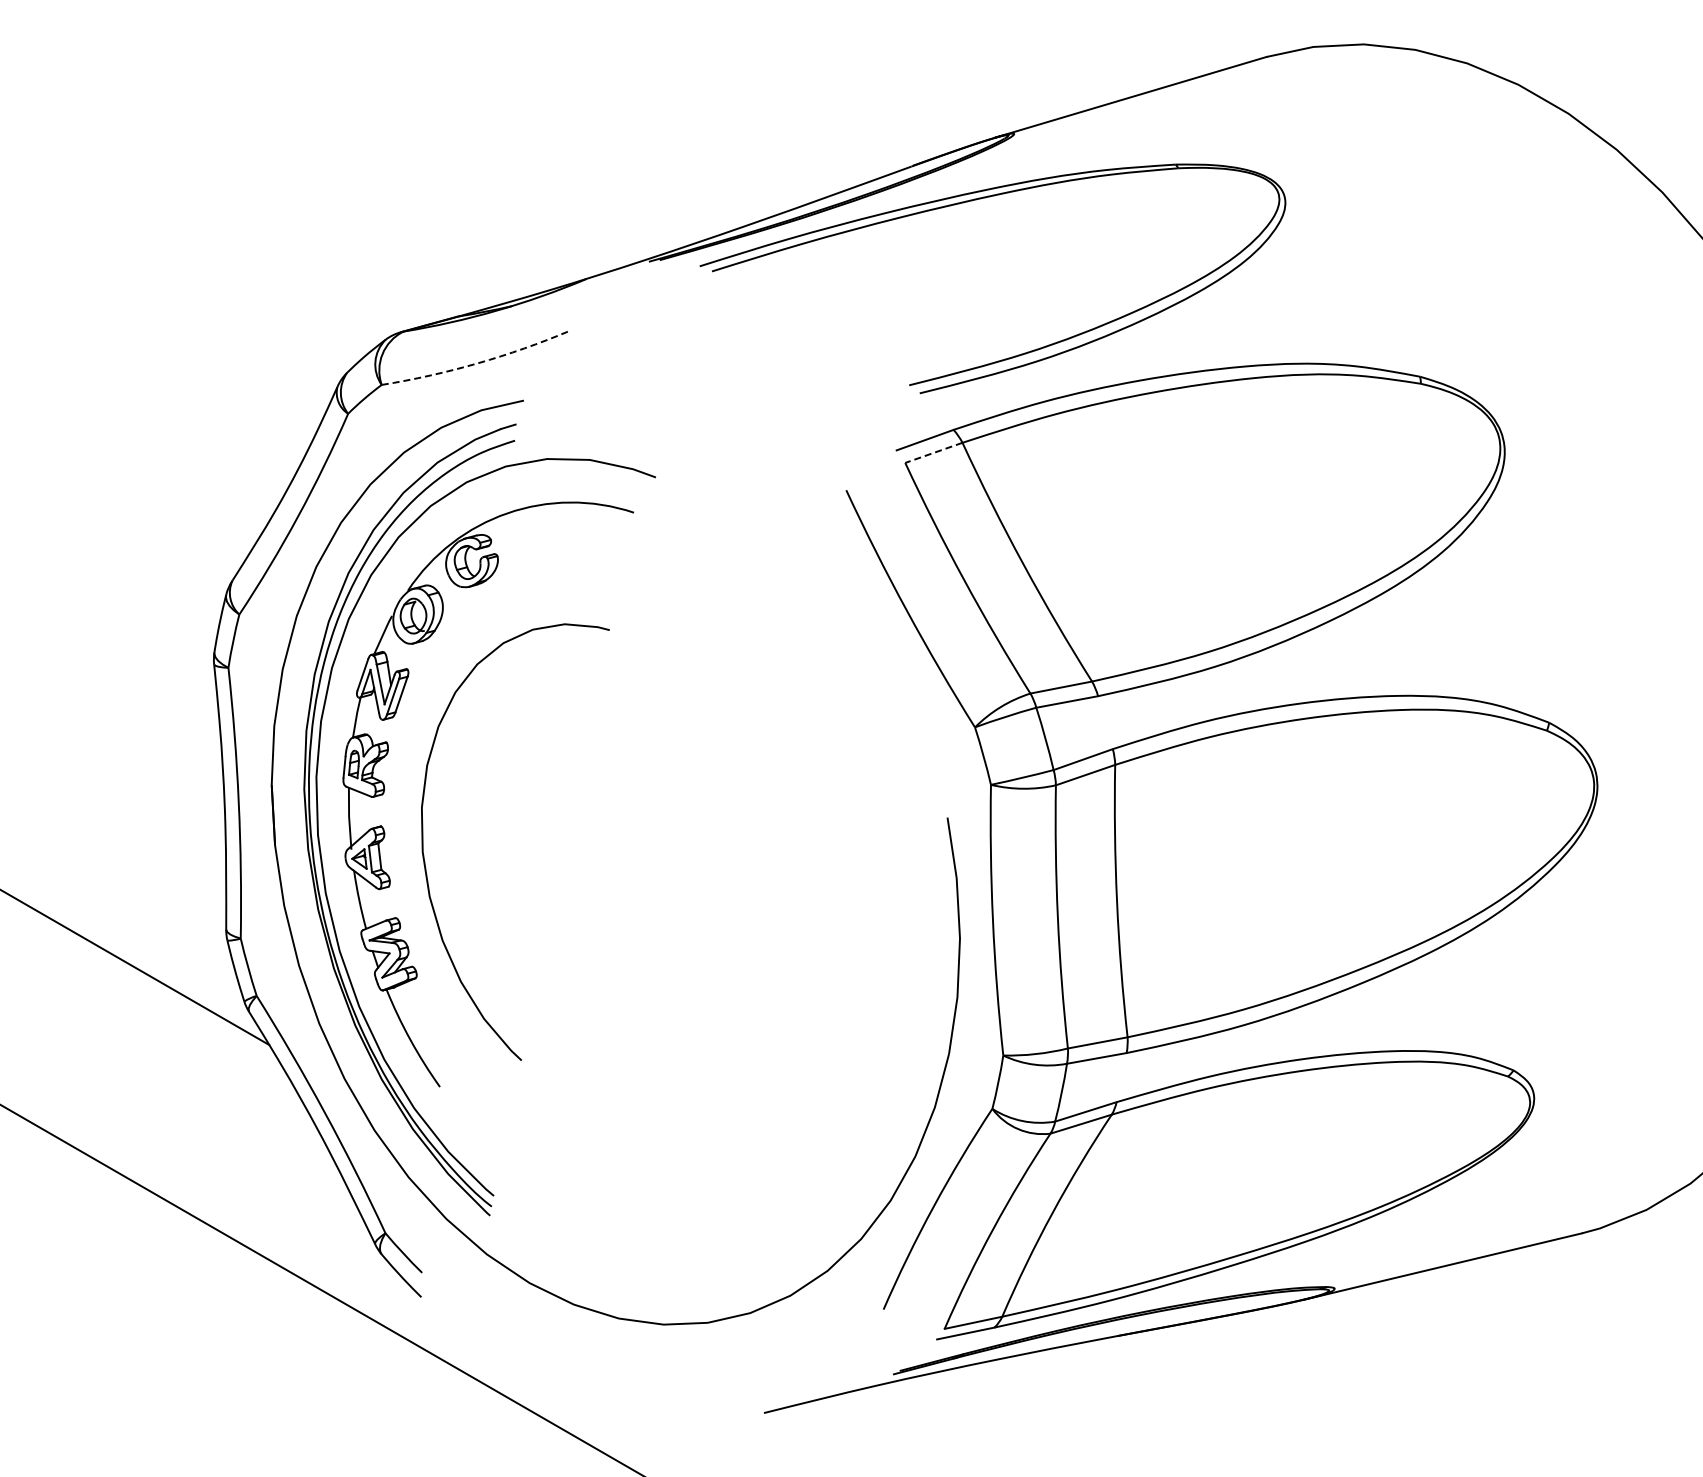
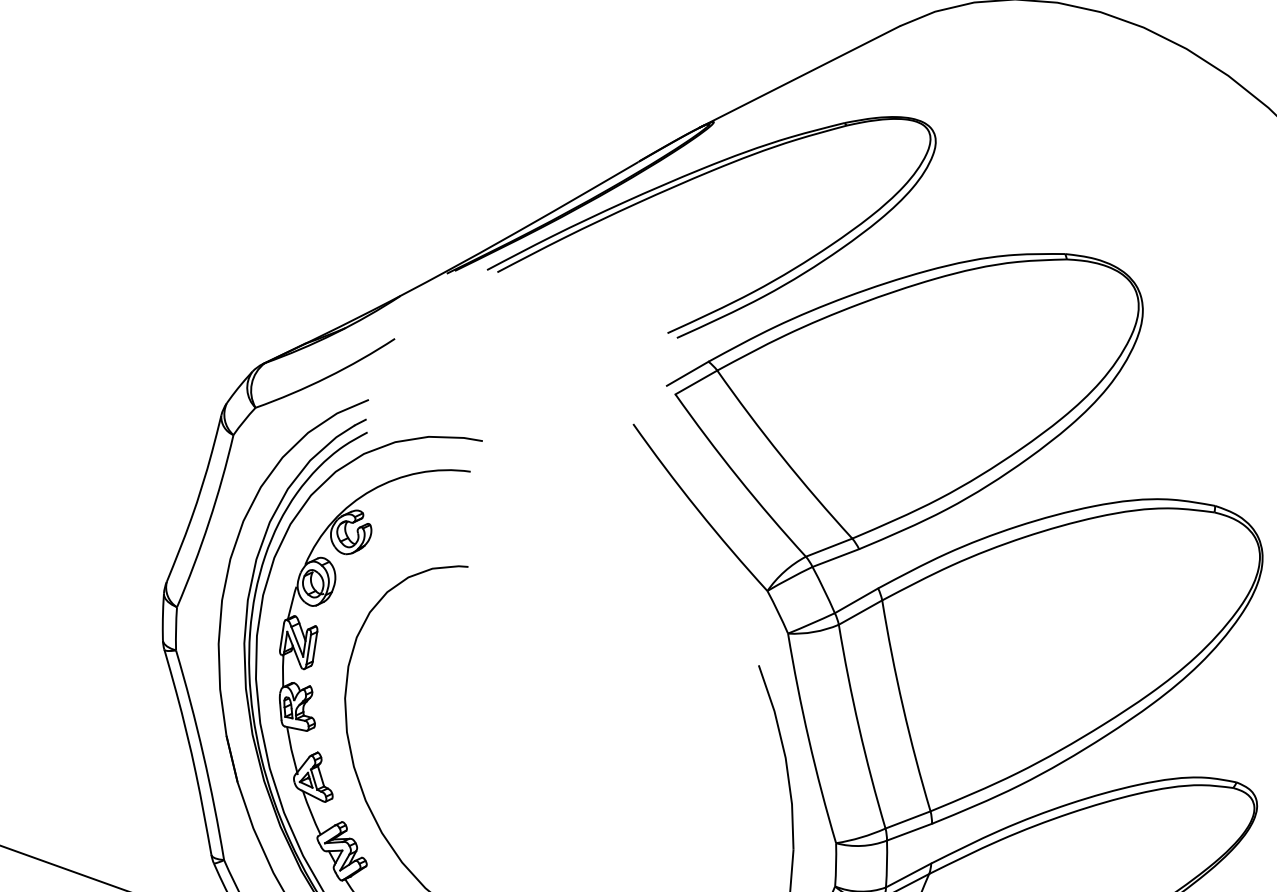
arc: (477, 363) -> (327, 377), dashed -> solid
line: (933, 453) -> (696, 383), dashed -> solid

